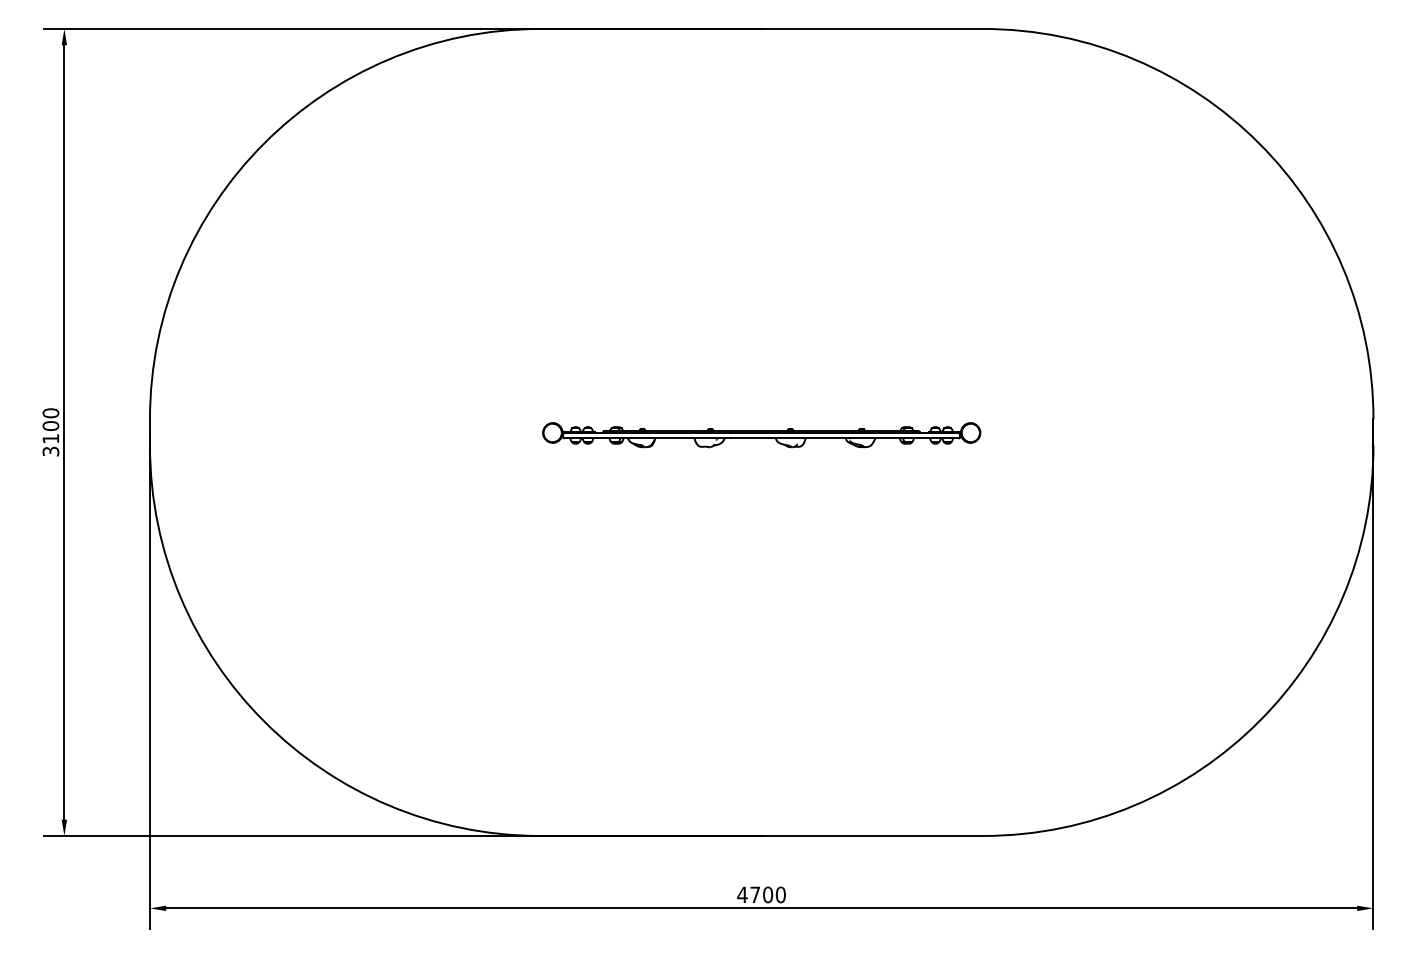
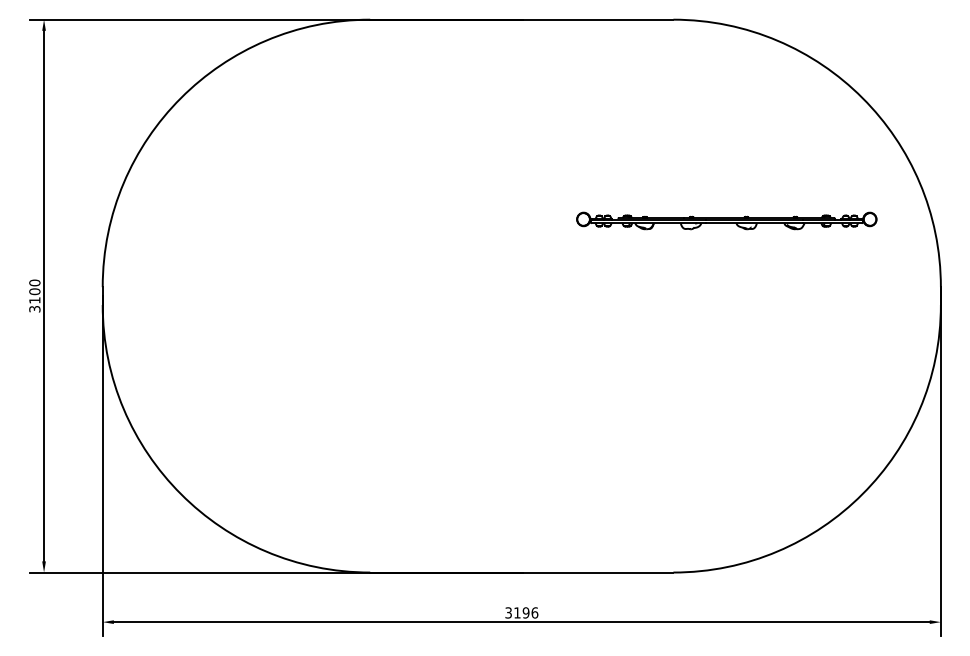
part: (761, 434) -> (726, 220), moved
text: (761, 894) -> (521, 612), 4700 -> 3196

